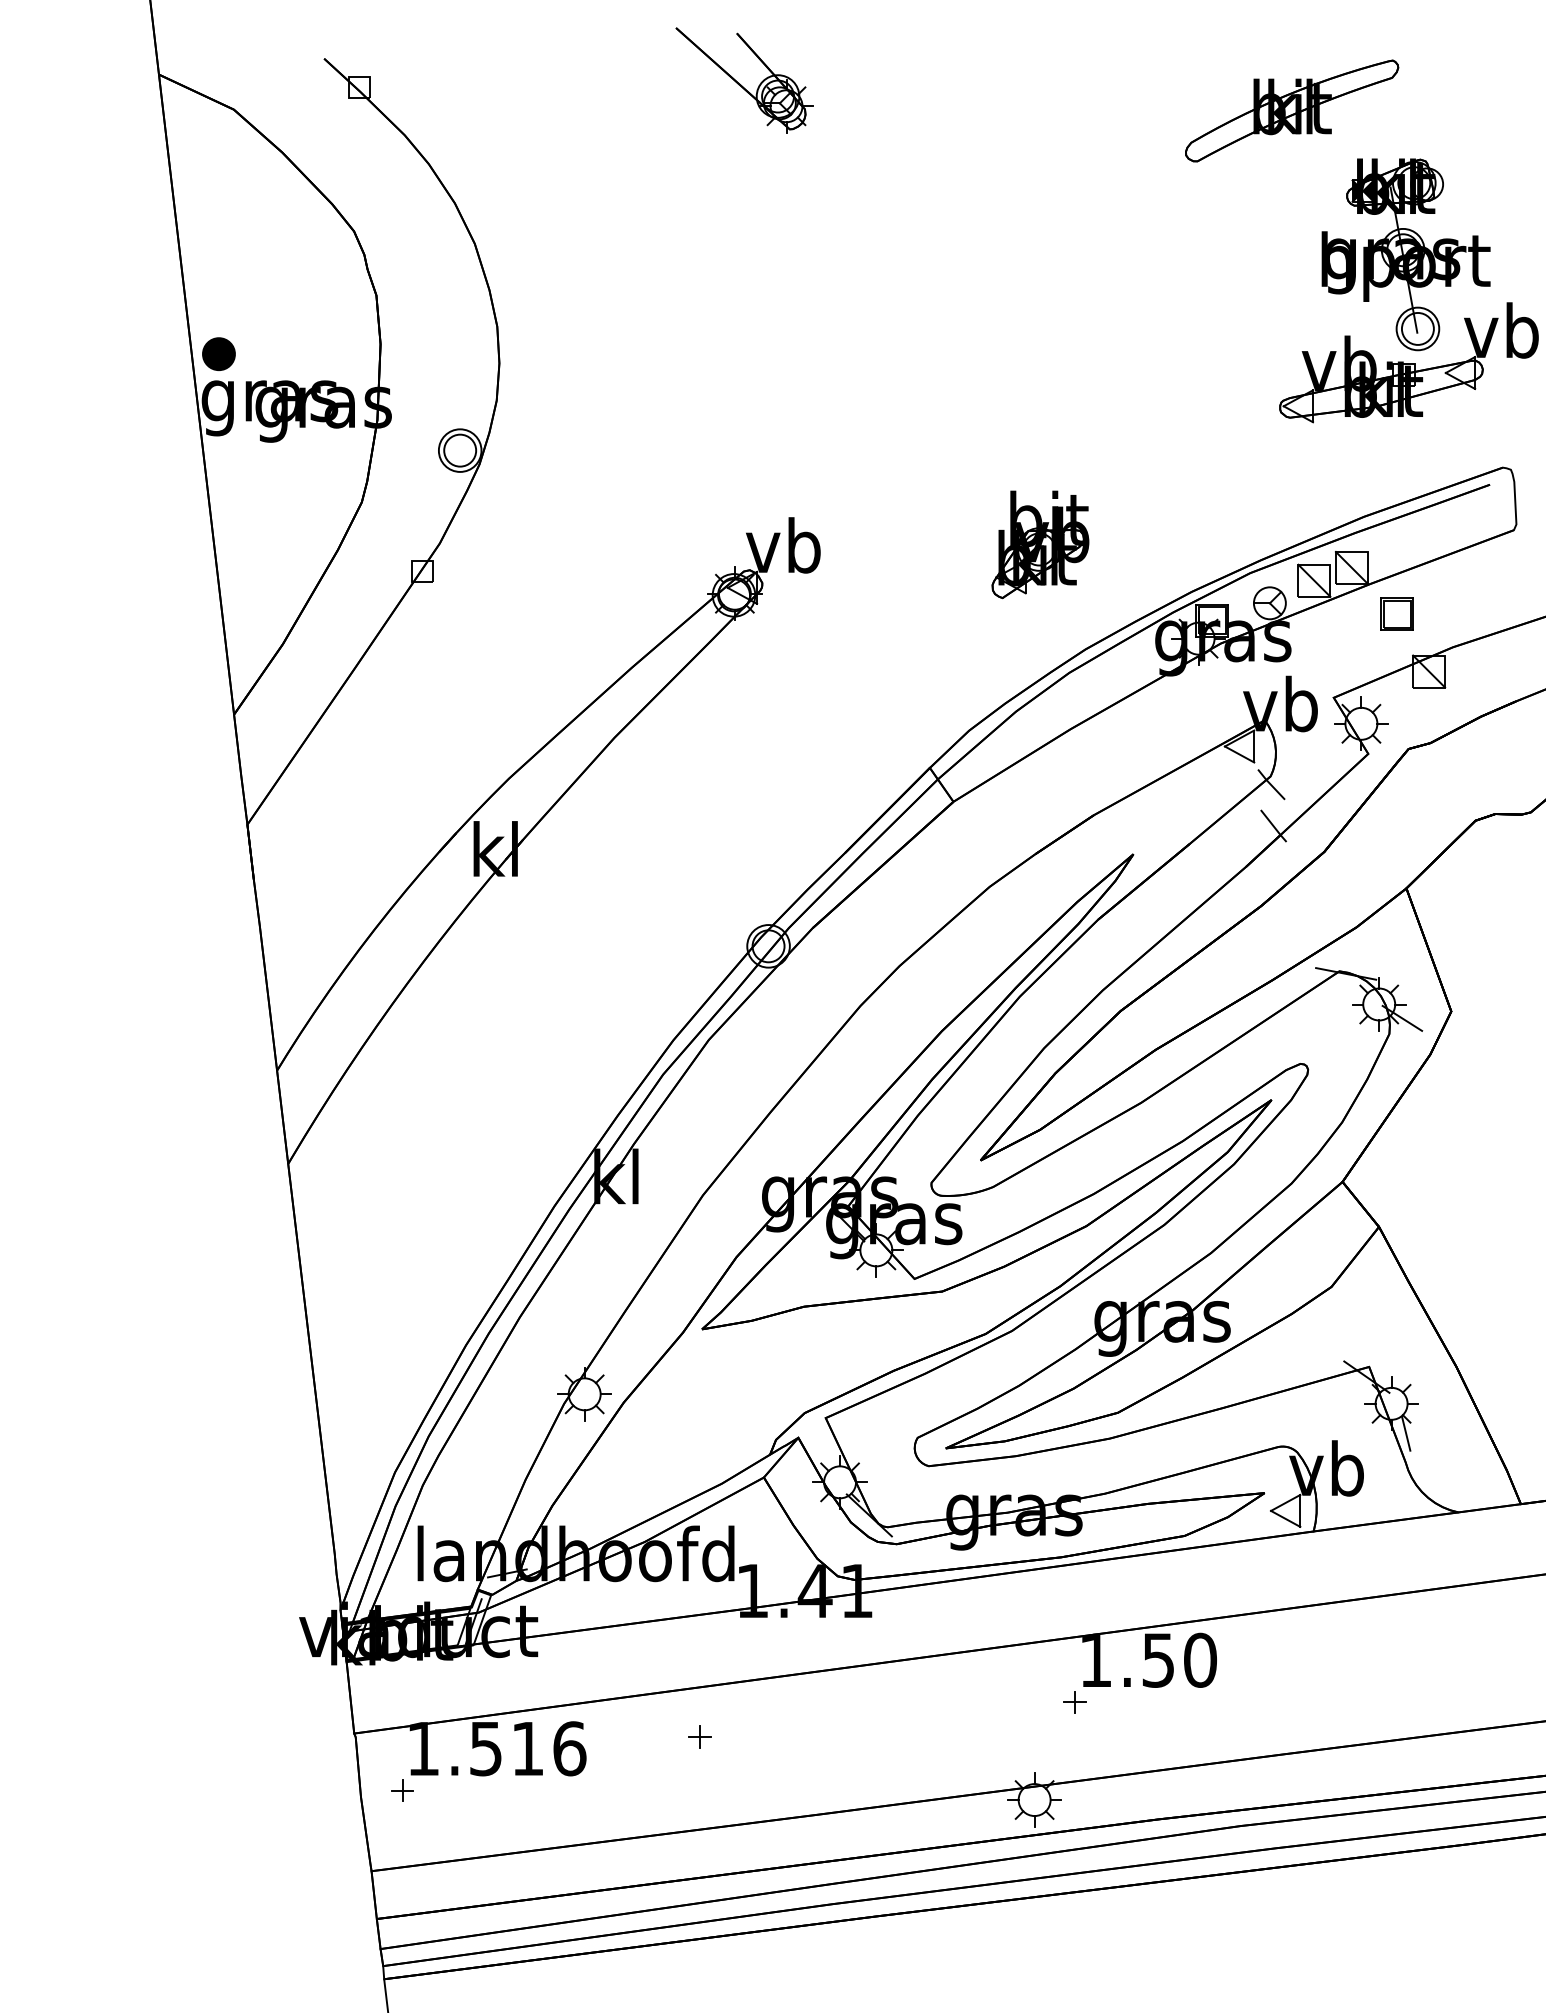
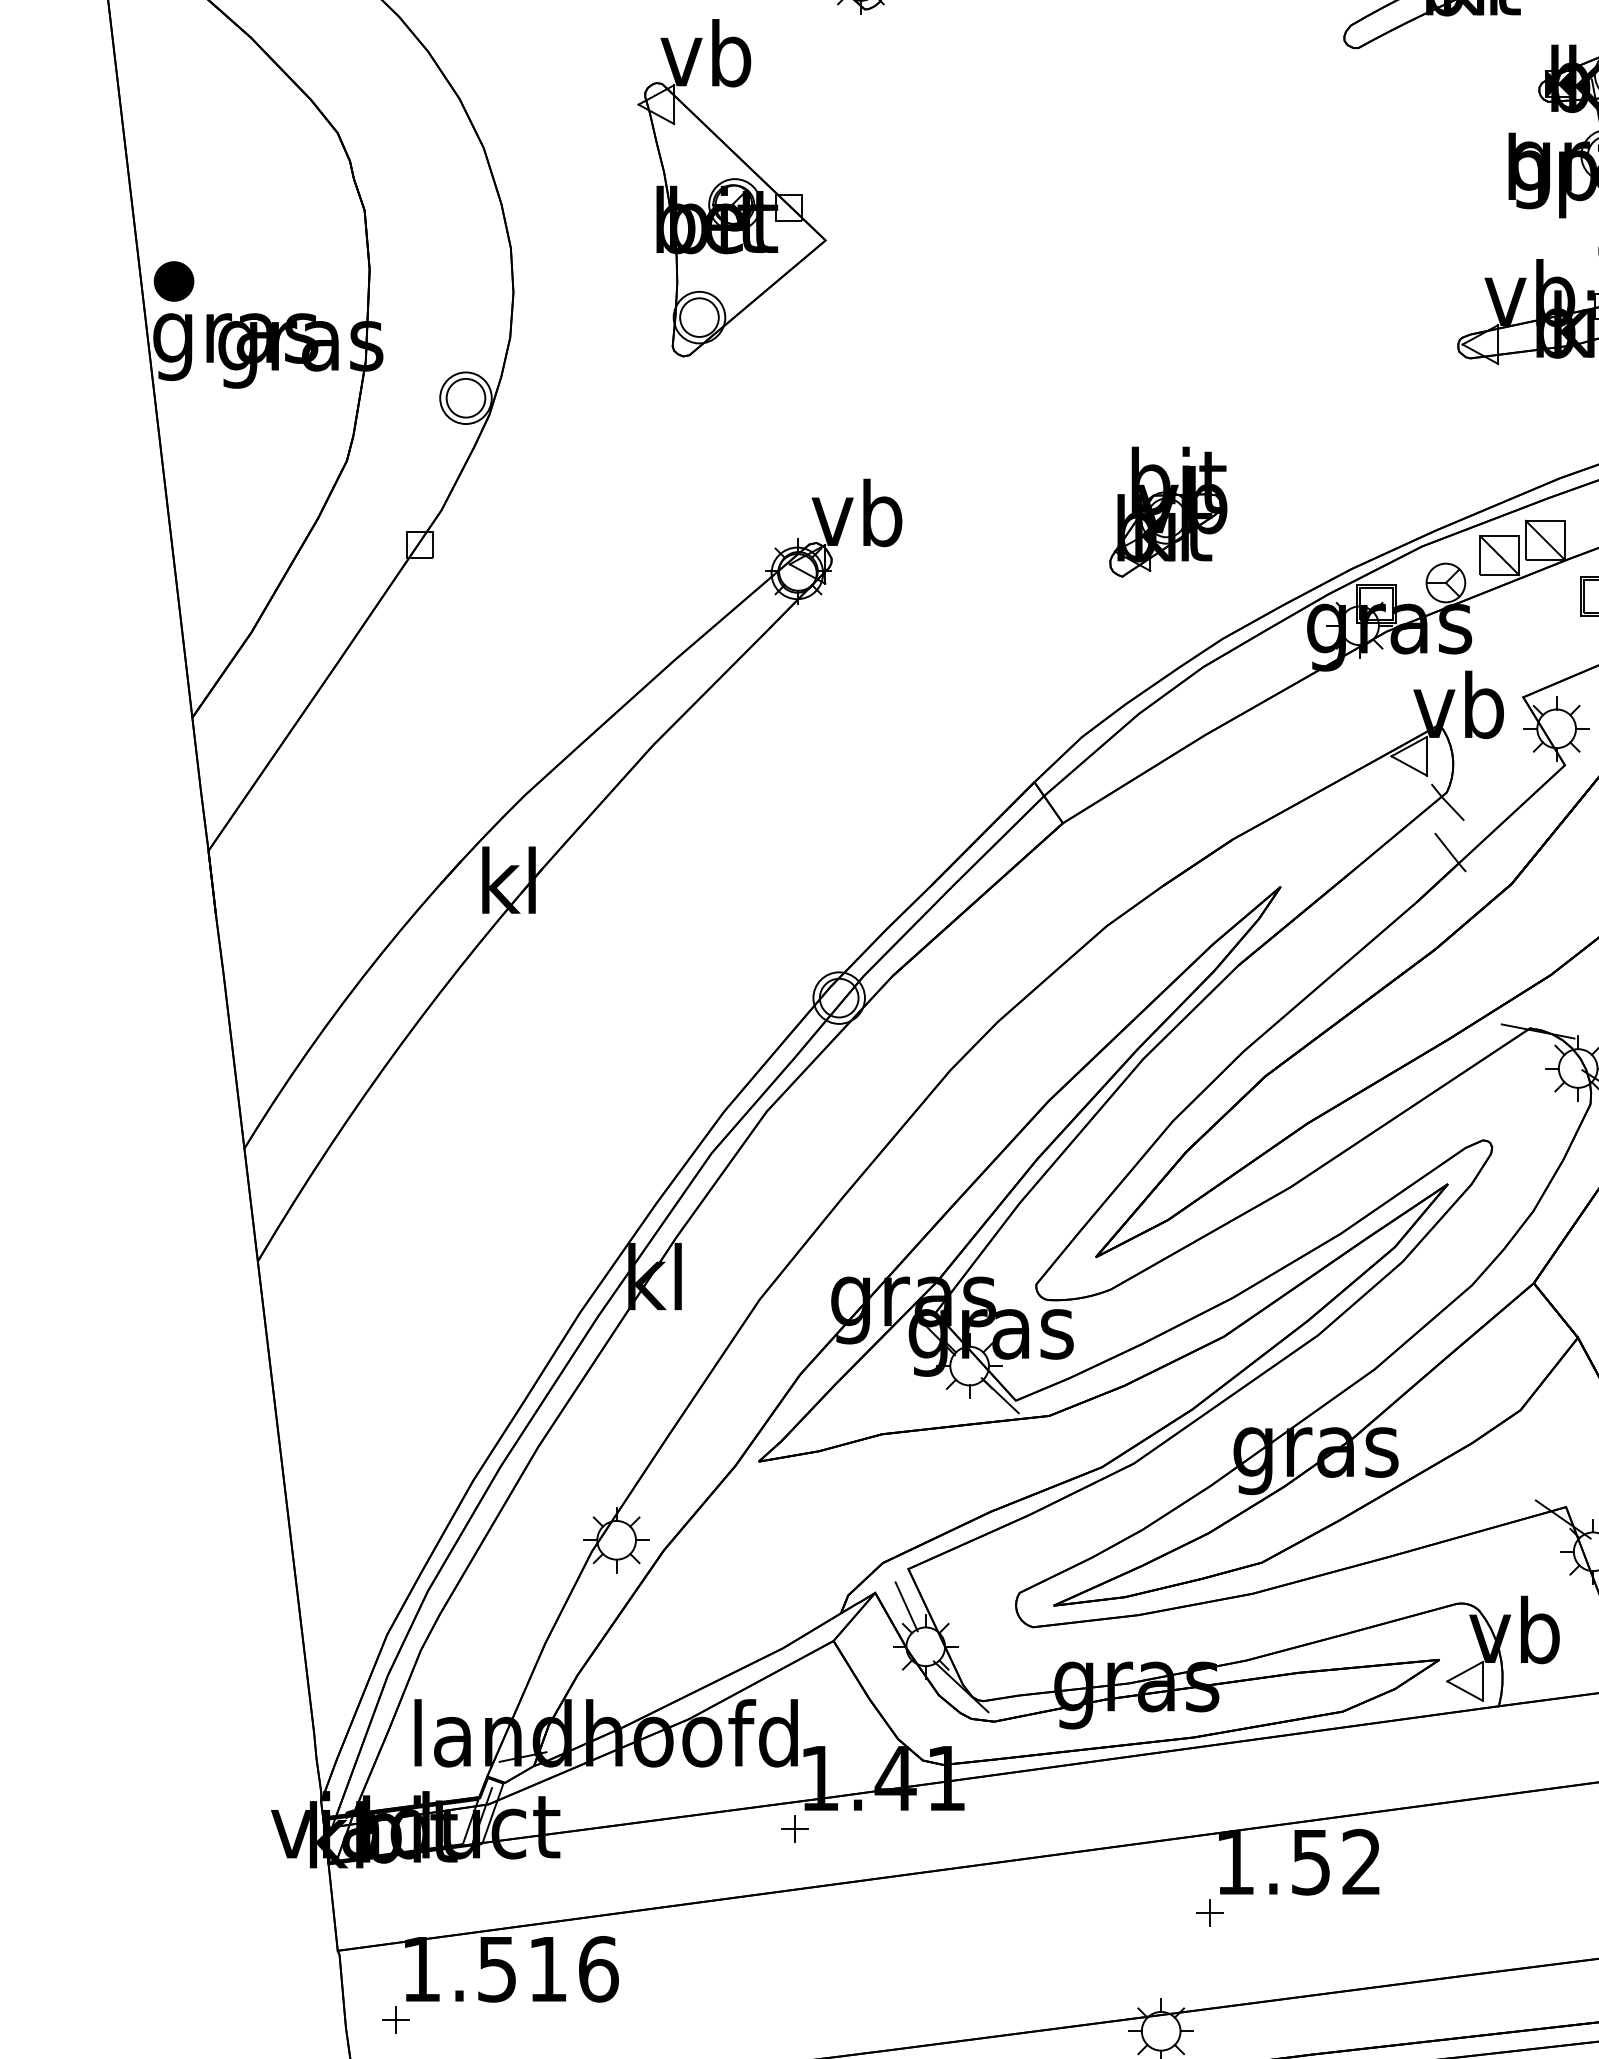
part: (679, 276) -> (731, 187), added
line: (901, 1274) -> (1000, 1395), added
line: (824, 1449) -> (906, 1607), added
text: (1200, 1659) -> (1361, 1861), 1.50 -> 1.52
part: (699, 1736) -> (794, 1828), moved

